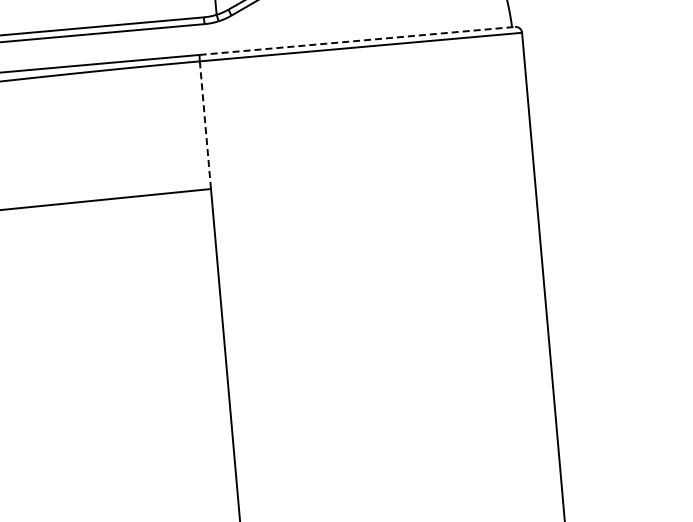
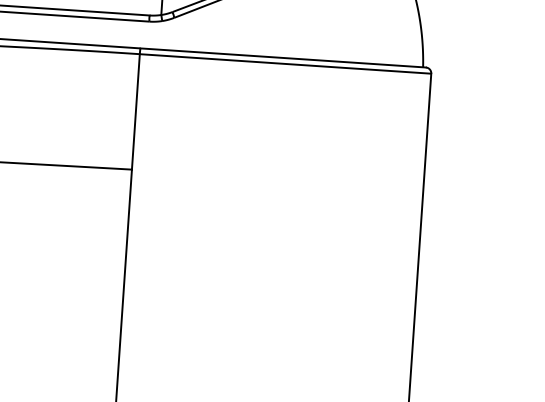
line: (357, 40) -> (283, 57), dashed -> solid
line: (205, 125) -> (135, 112), dashed -> solid

